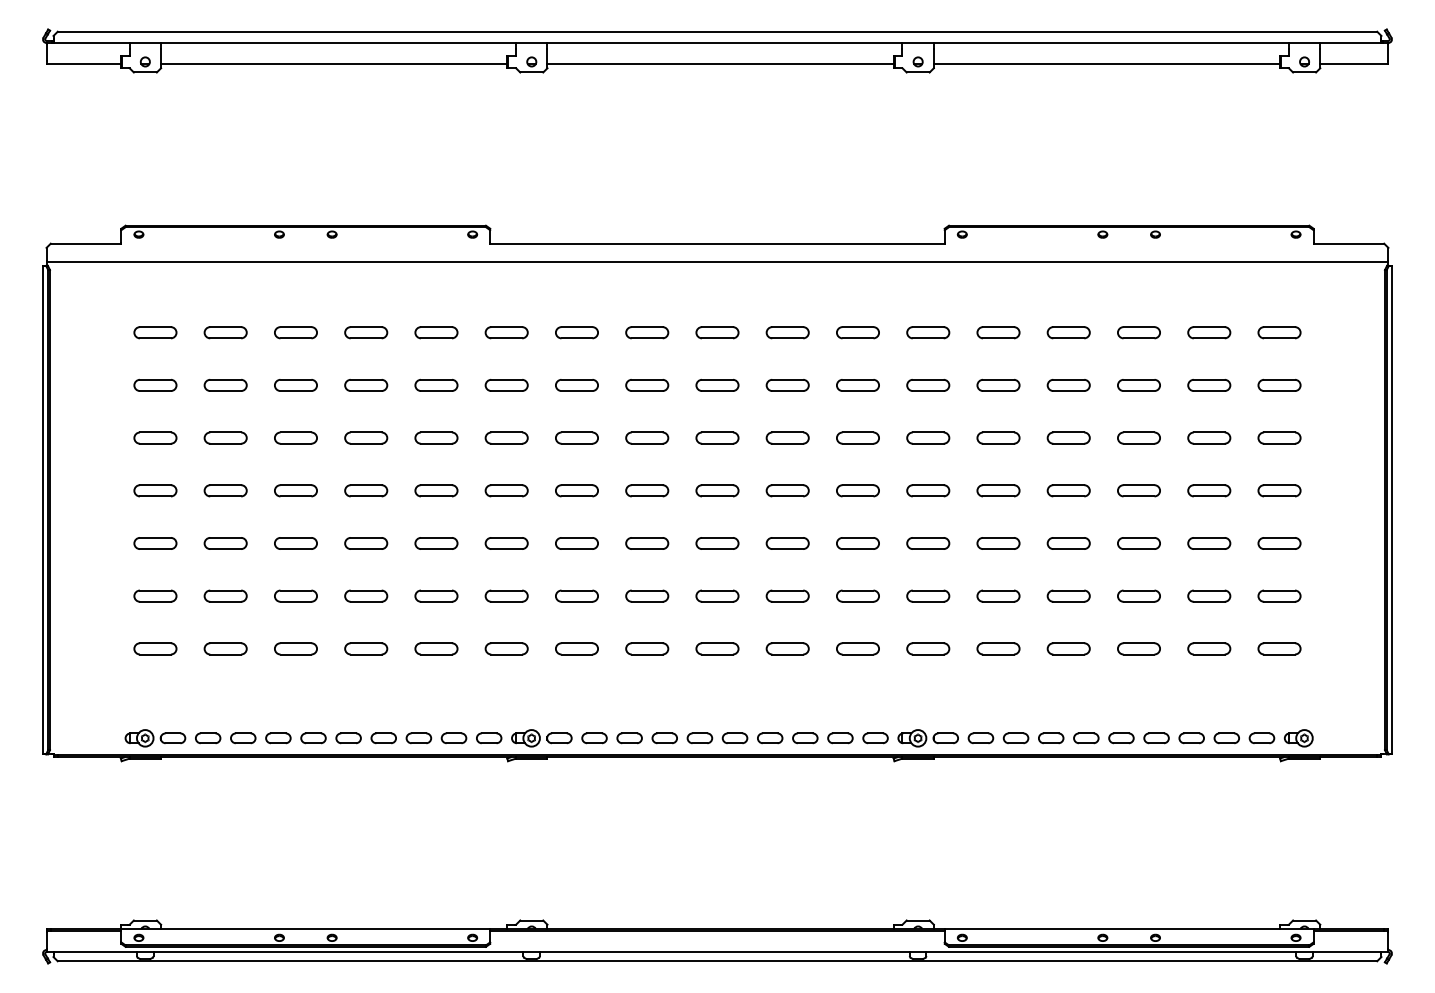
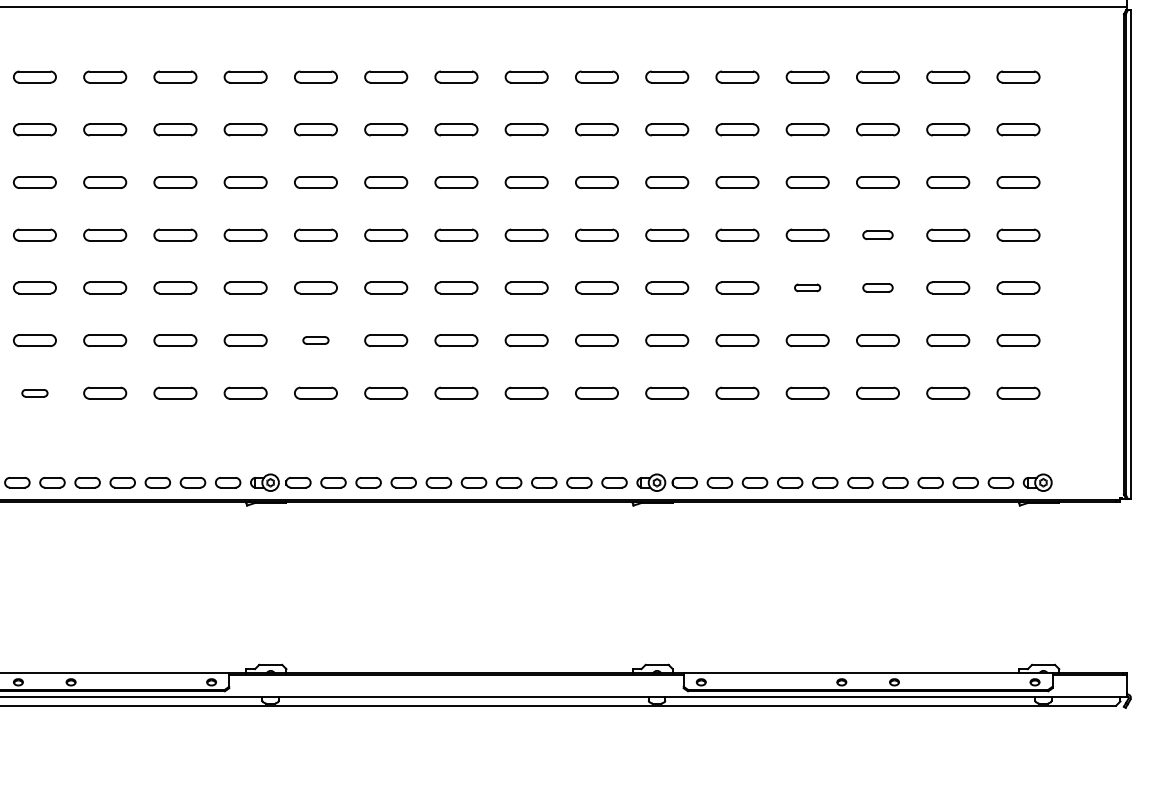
part: (1138, 490) -> (877, 234), size x0.7
part: (1068, 543) -> (807, 287), size x0.6
part: (1138, 543) -> (877, 287), size x0.7
part: (576, 595) -> (315, 339), size x0.6
part: (295, 648) -> (34, 392), size x0.6

